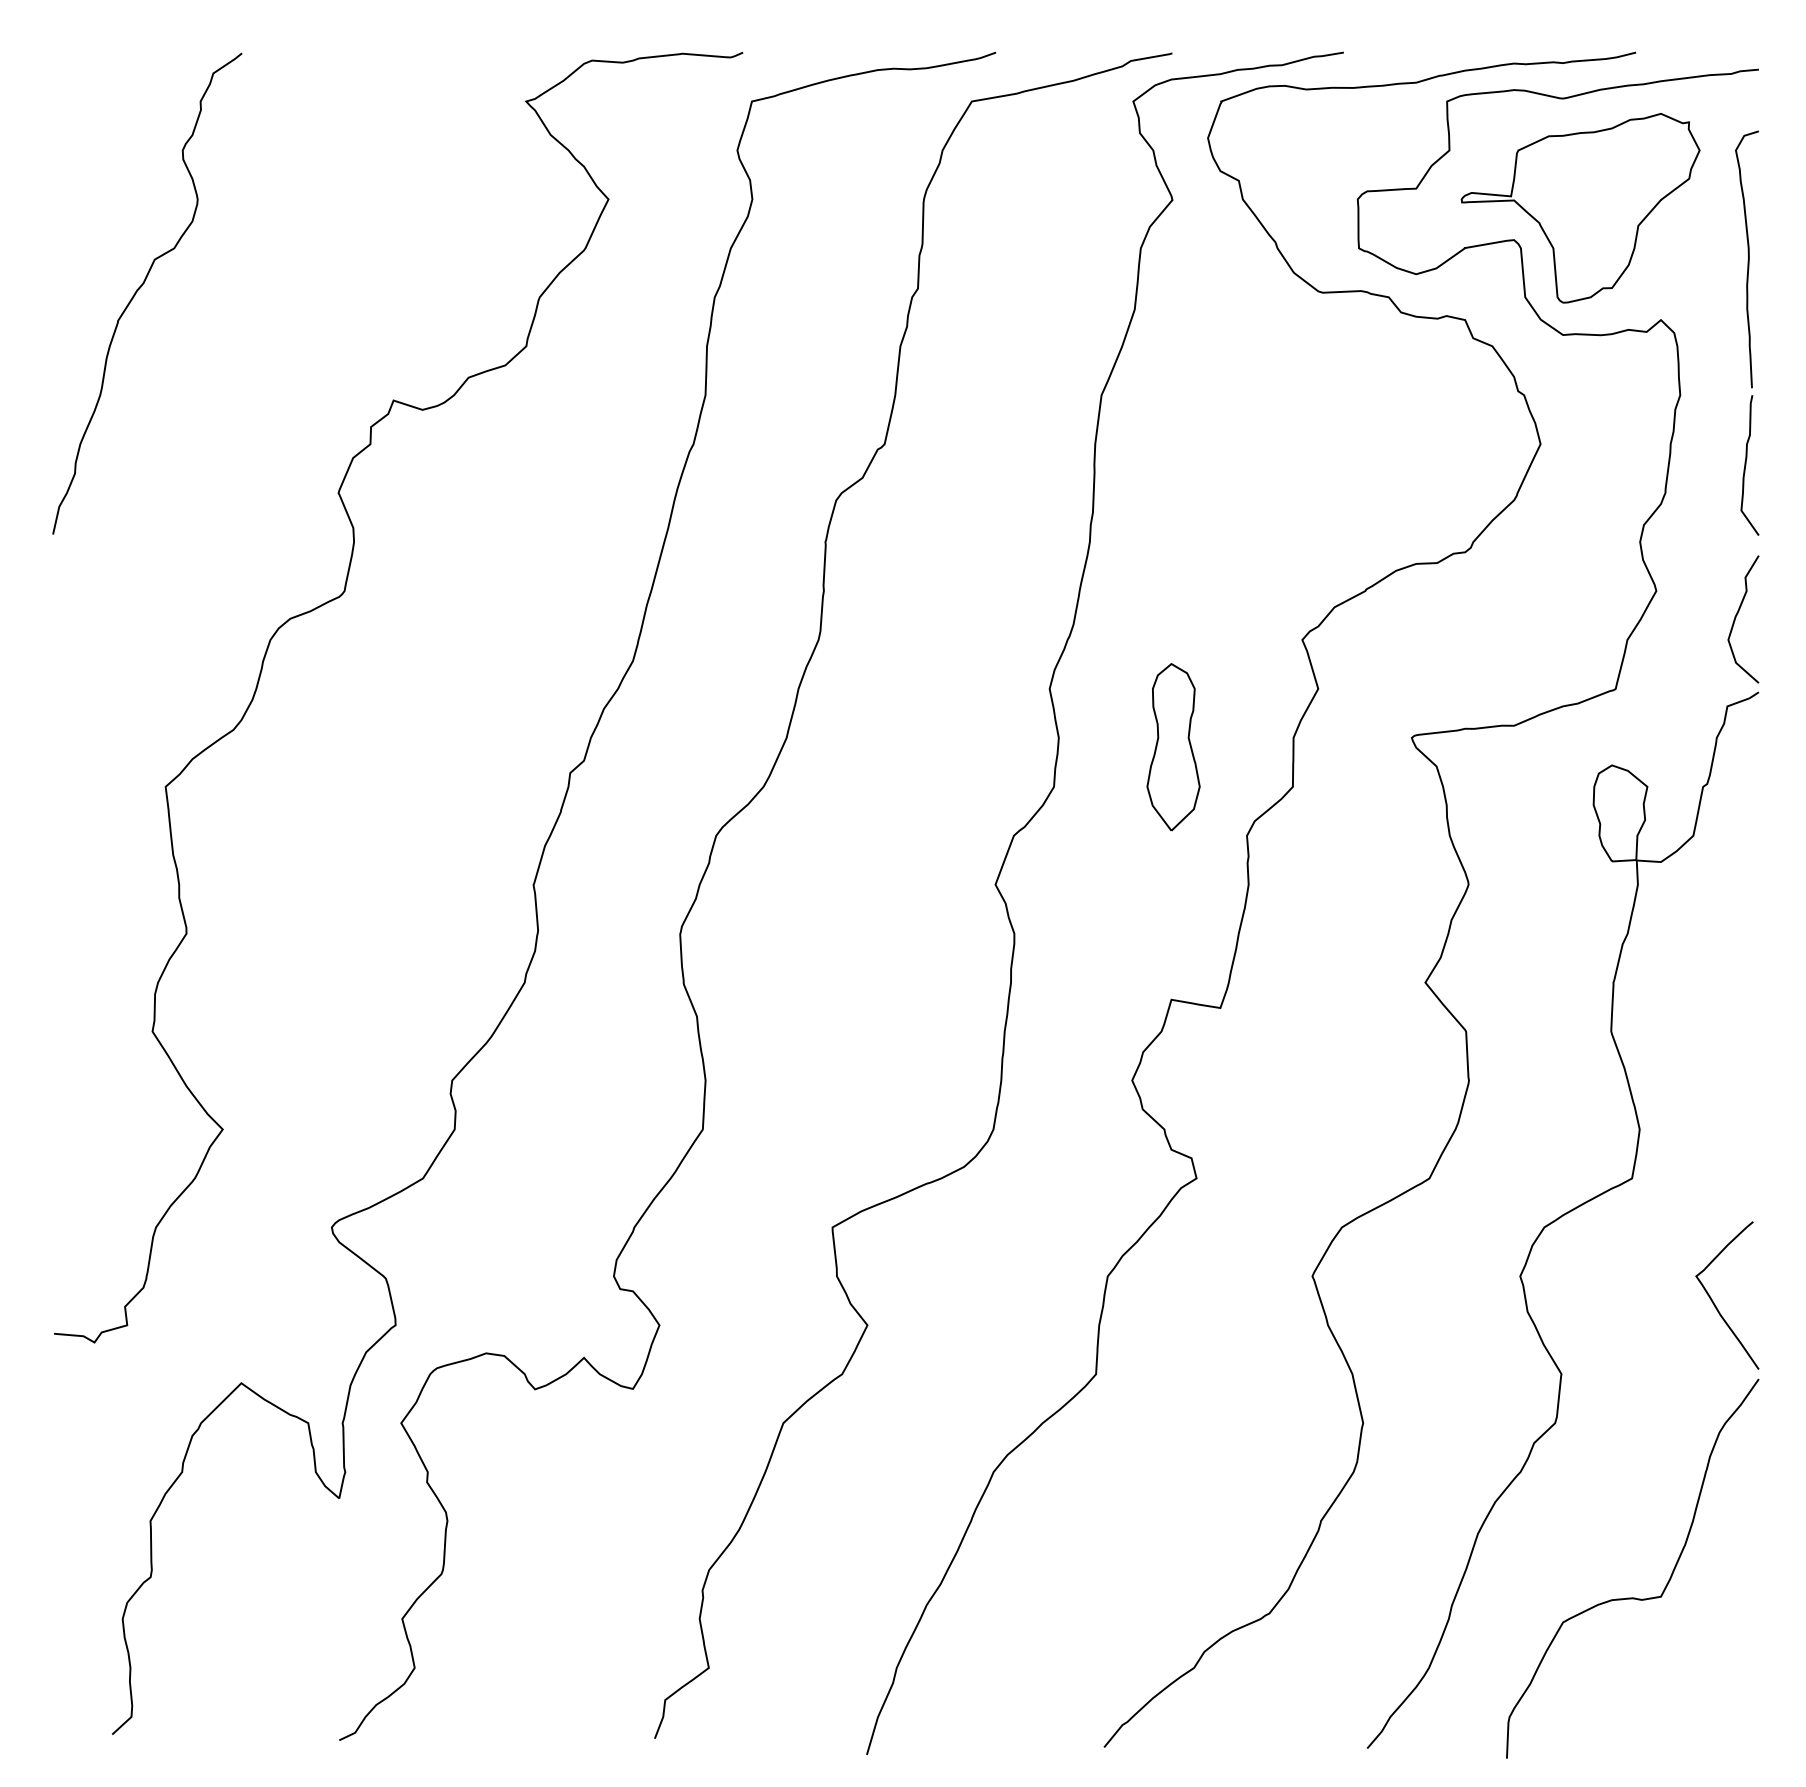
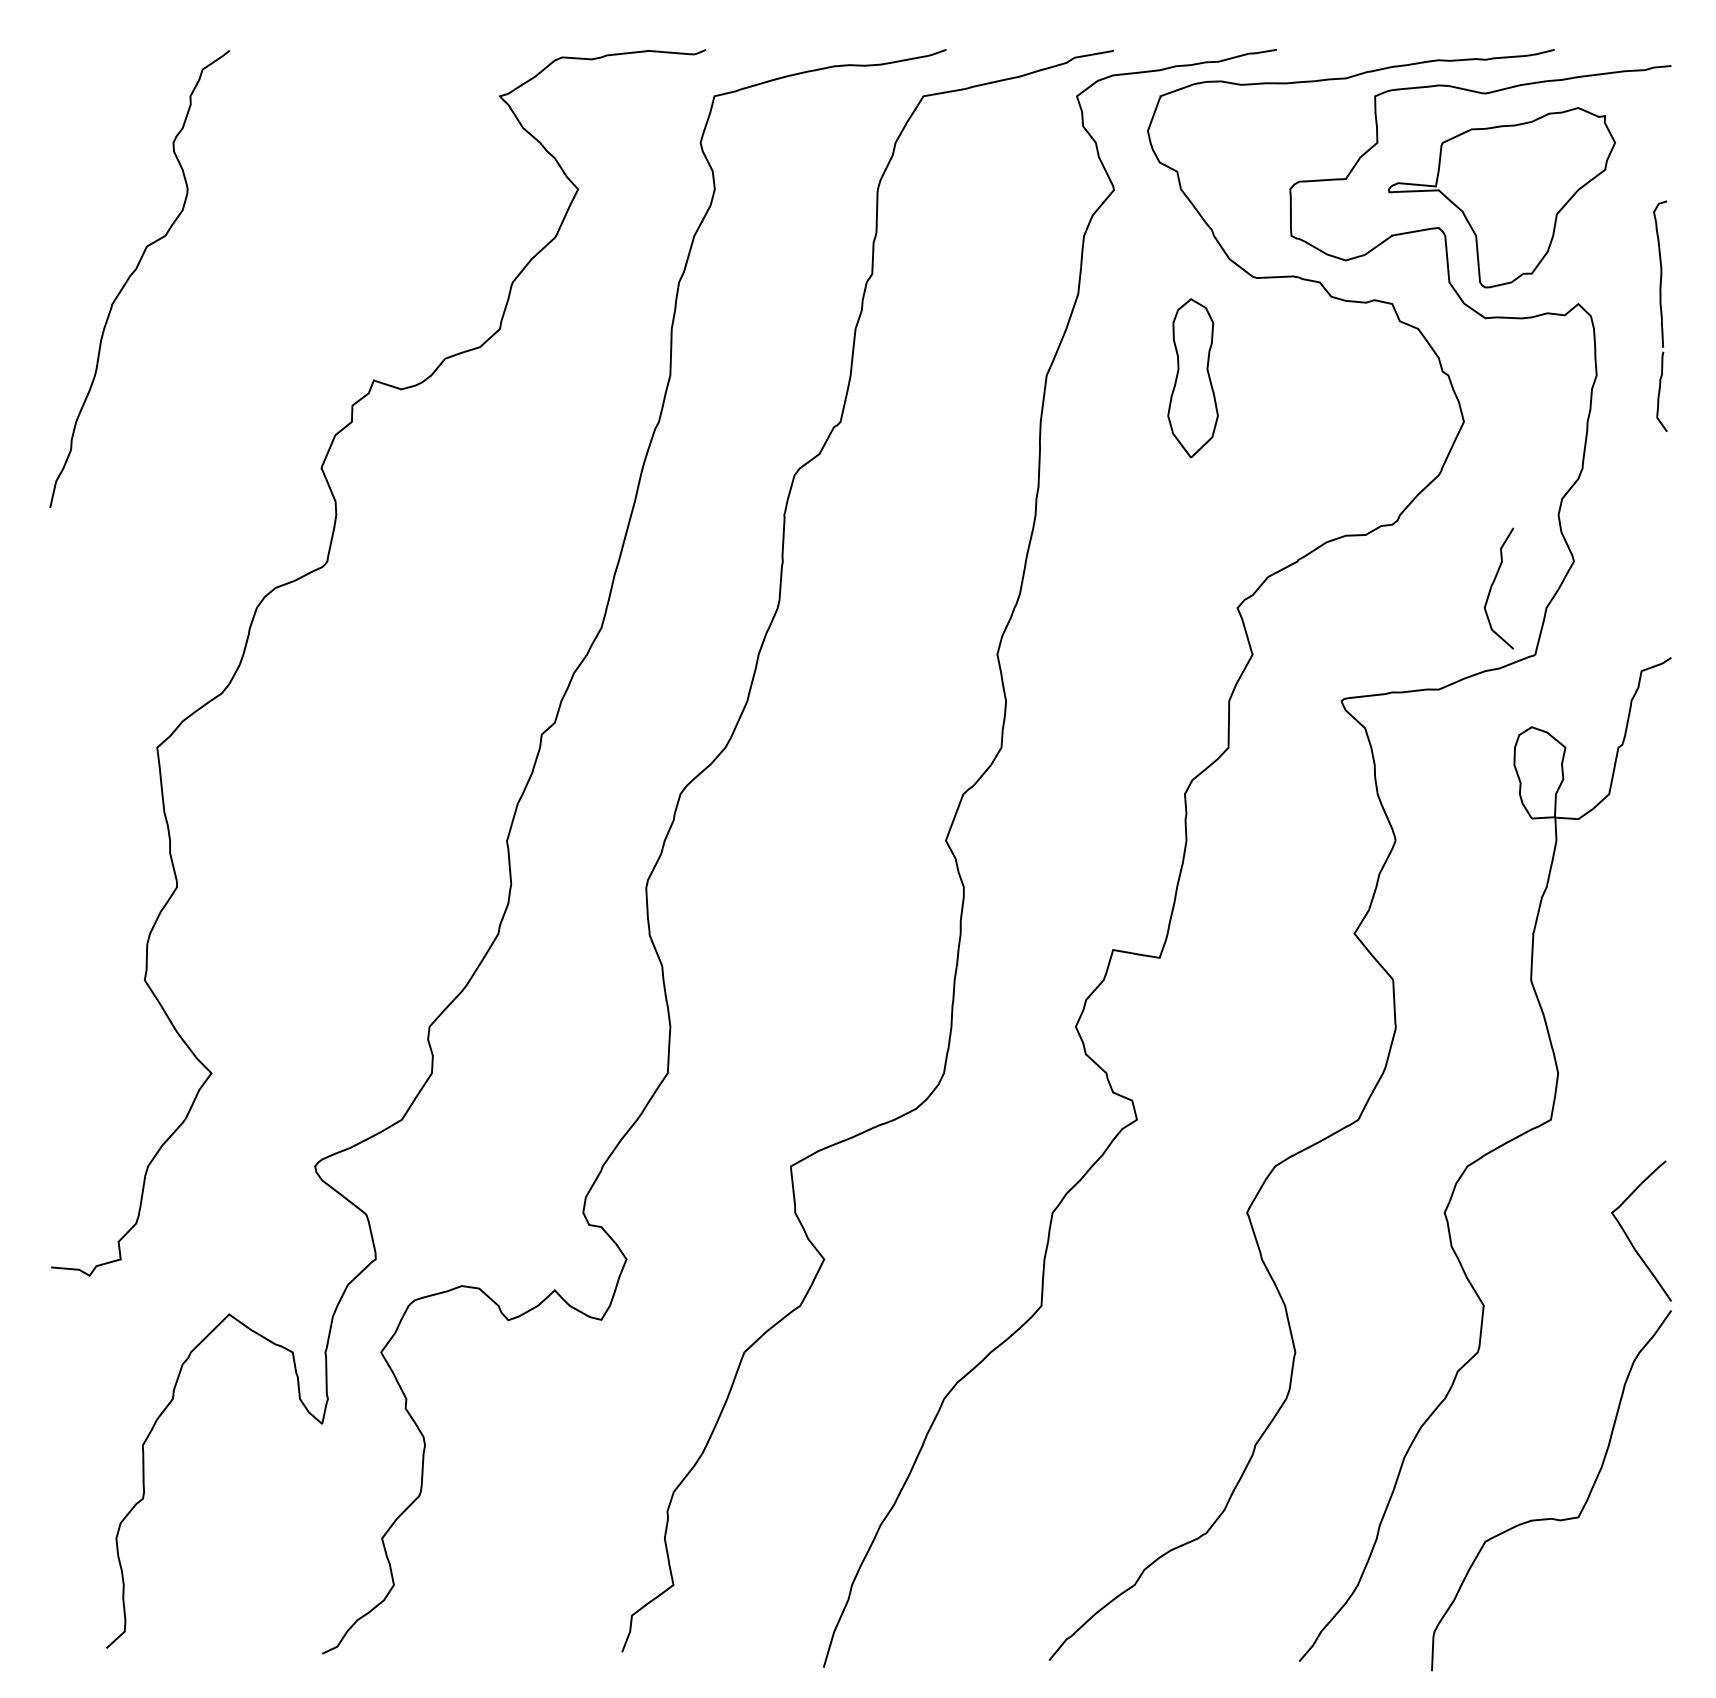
part: (1747, 332) -> (1660, 315), size x0.6
curve: (1737, 615) -> (1493, 584), moved
part: (1173, 747) -> (1193, 378), moved

